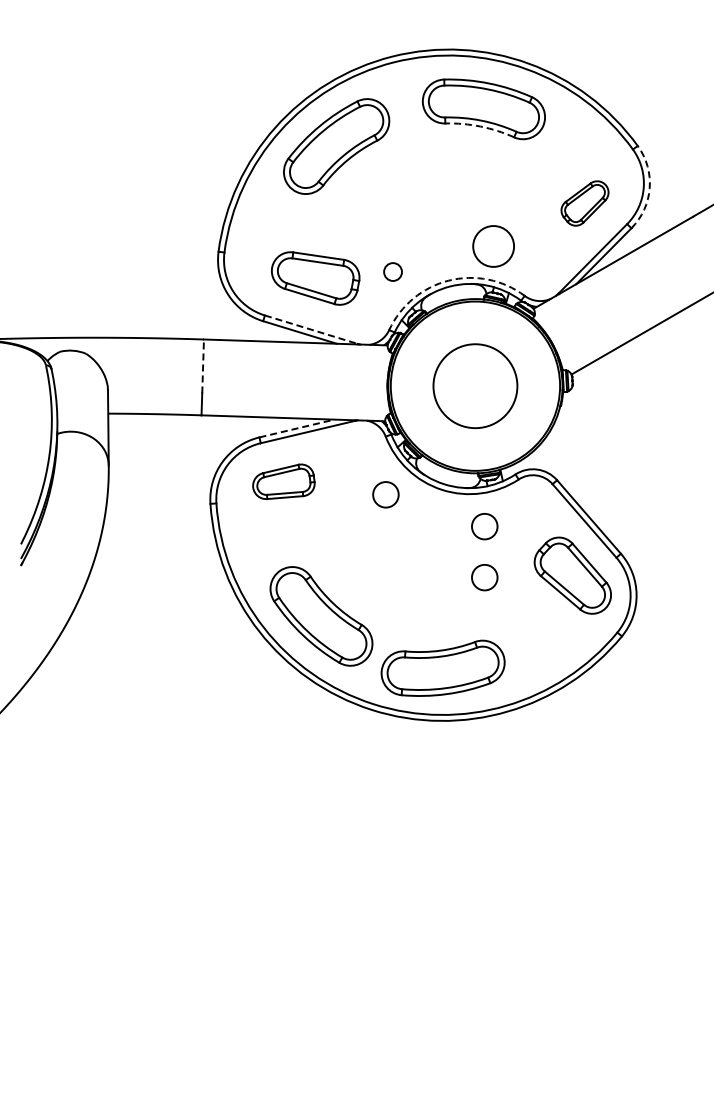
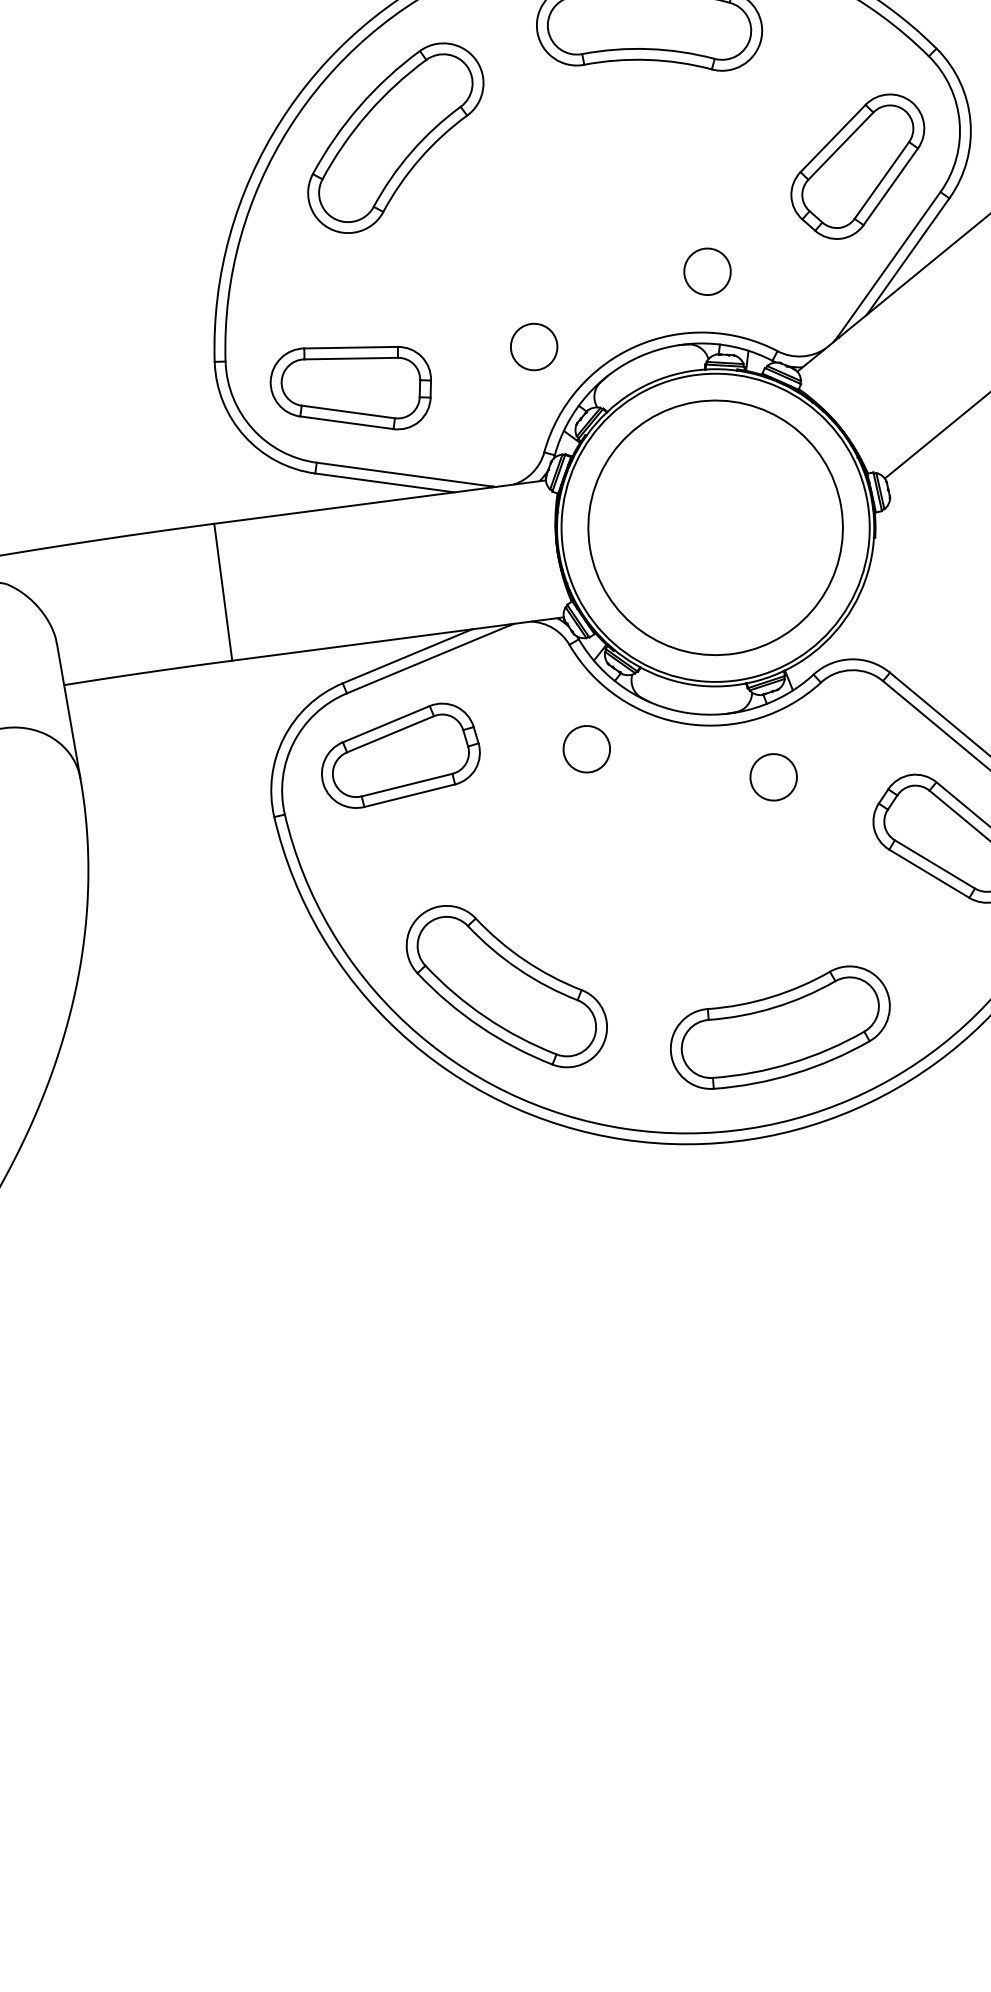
arc: (480, 126) -> (648, 59), dashed -> solid
arc: (649, 188) -> (970, 121), dashed -> solid
part: (584, 203) -> (857, 167), size x1.67
circle: (493, 246) -> (706, 271), size x0.62
circle: (392, 271) -> (532, 346), size x1.43
part: (315, 278) -> (351, 388), moved
arc: (448, 280) -> (636, 345), dashed -> solid
line: (311, 329) -> (404, 474), dashed -> solid
line: (203, 366) -> (221, 572), dashed -> solid
circle: (475, 386) -> (715, 528), size x1.67
line: (296, 428) -> (406, 656), dashed -> solid
part: (283, 481) -> (398, 755), size x1.43
circle: (484, 577) -> (788, 868), removed
part: (442, 667) -> (779, 1027), moved

